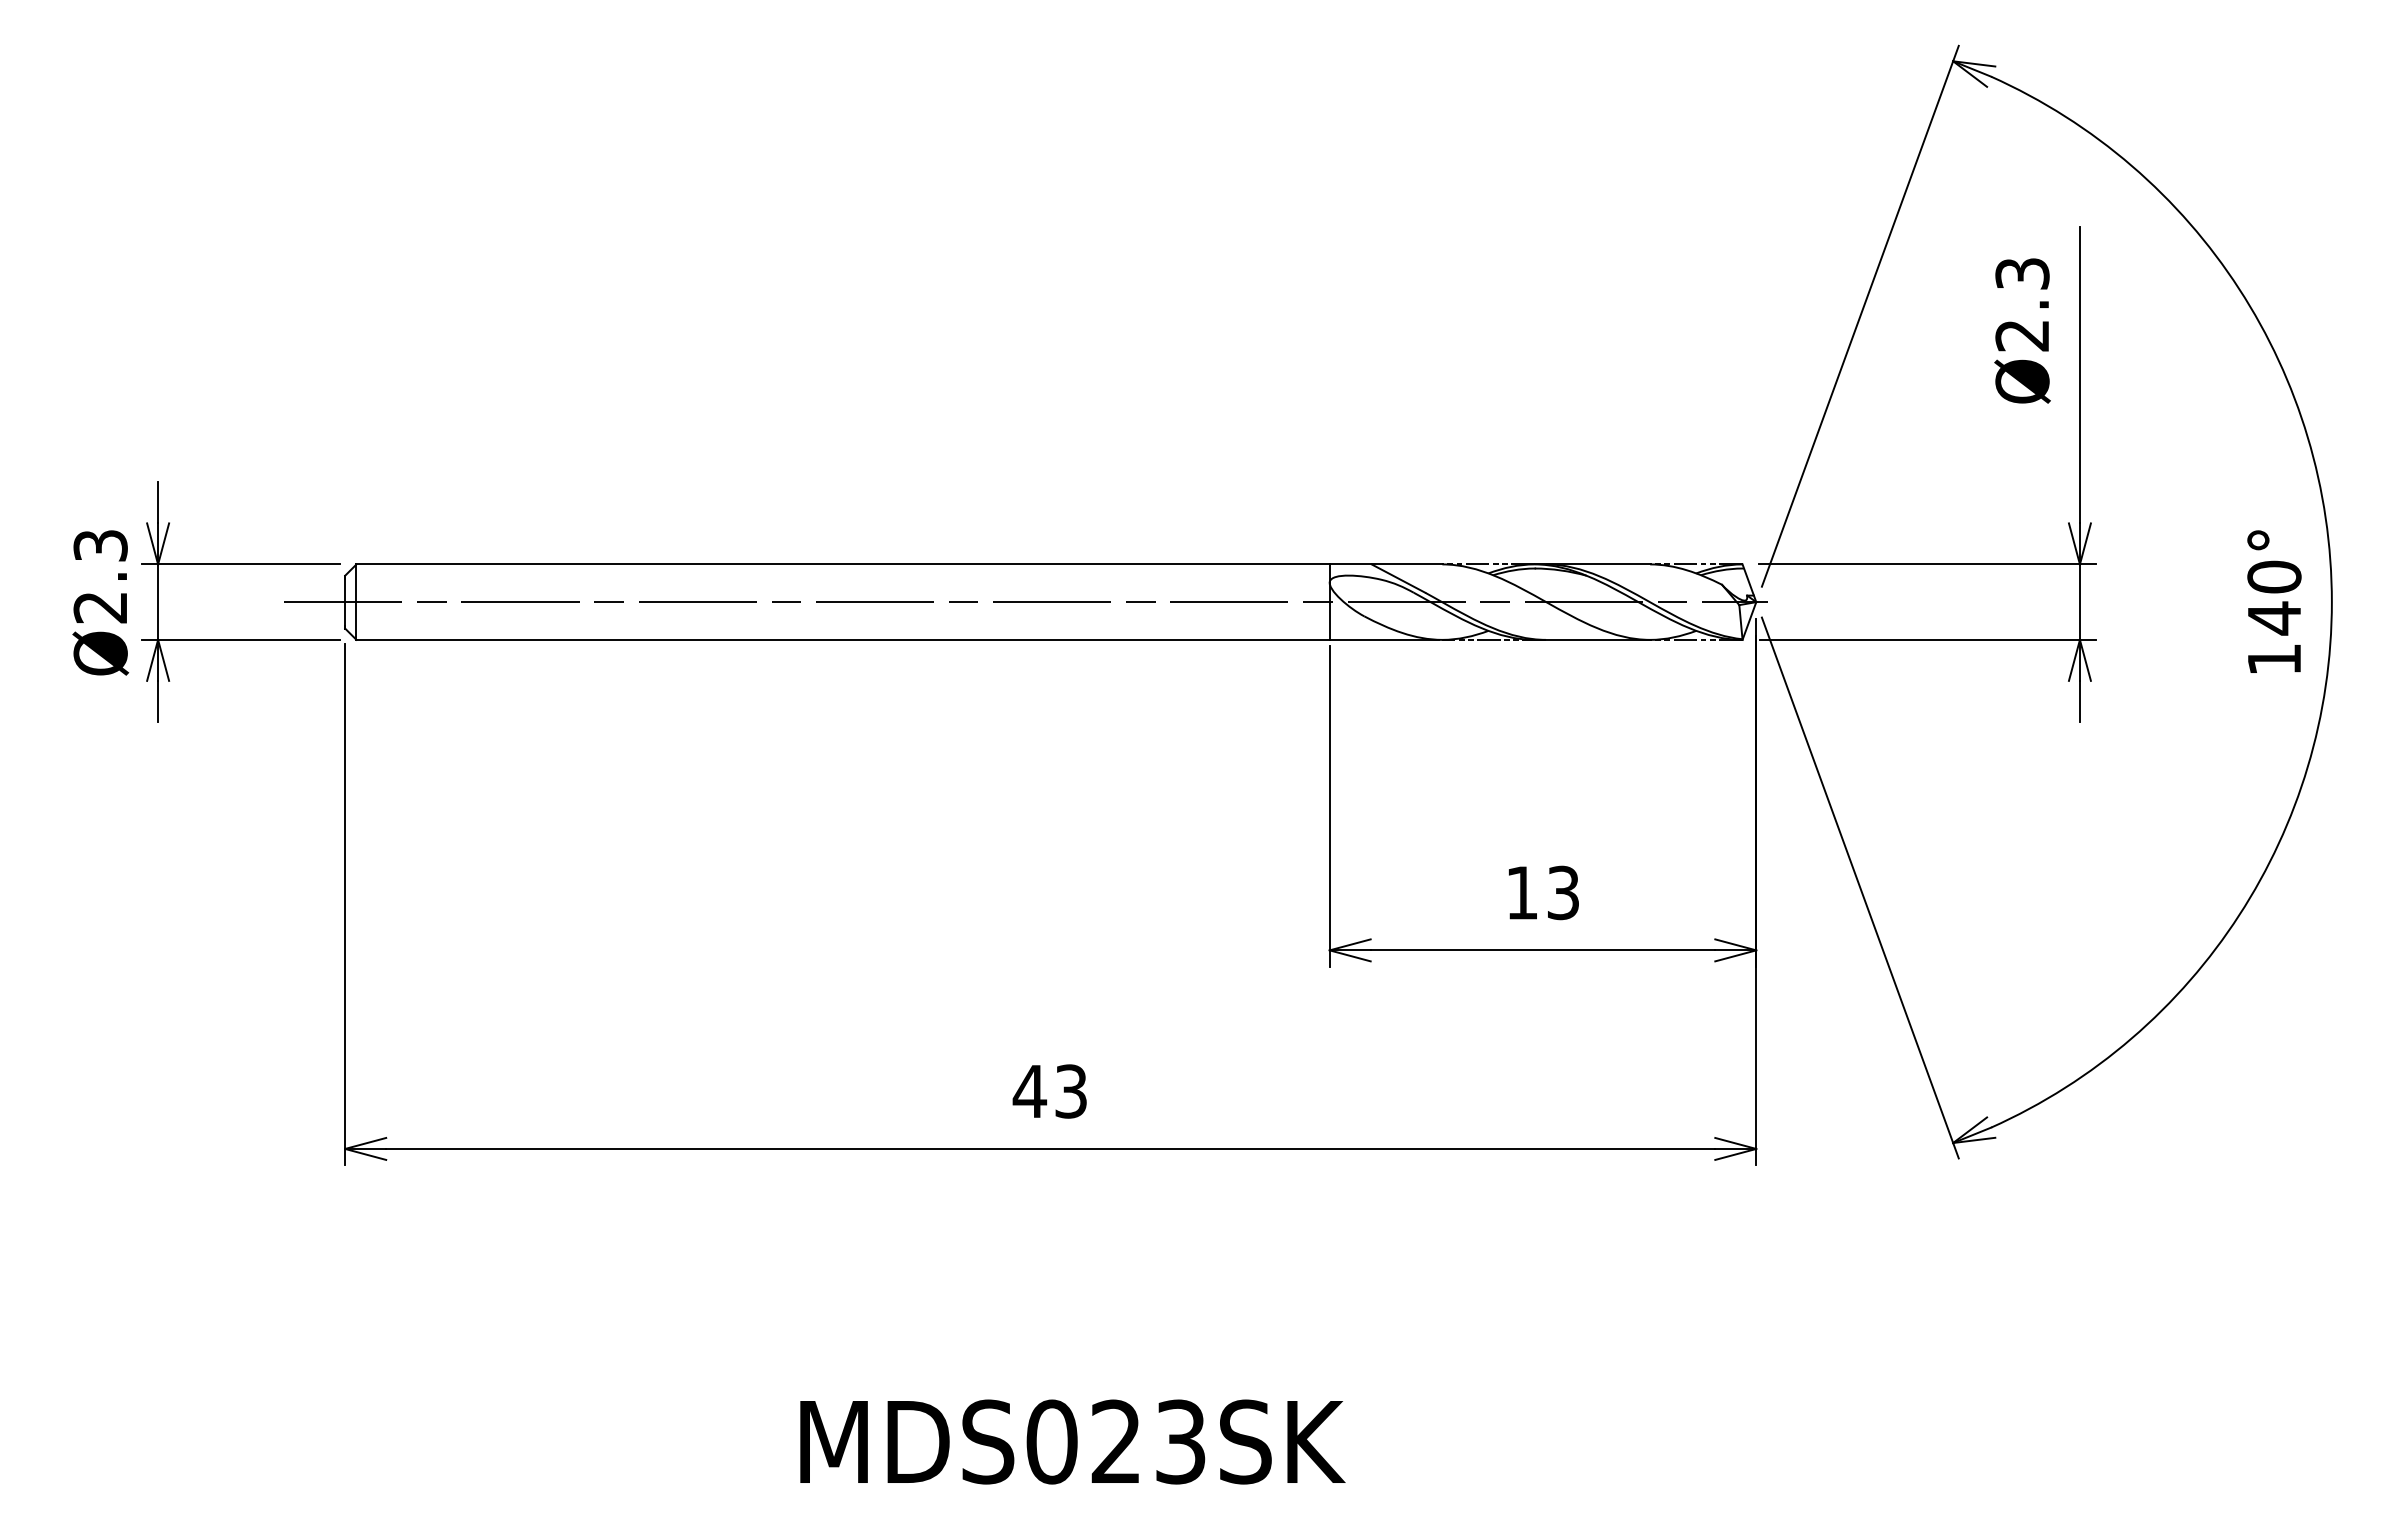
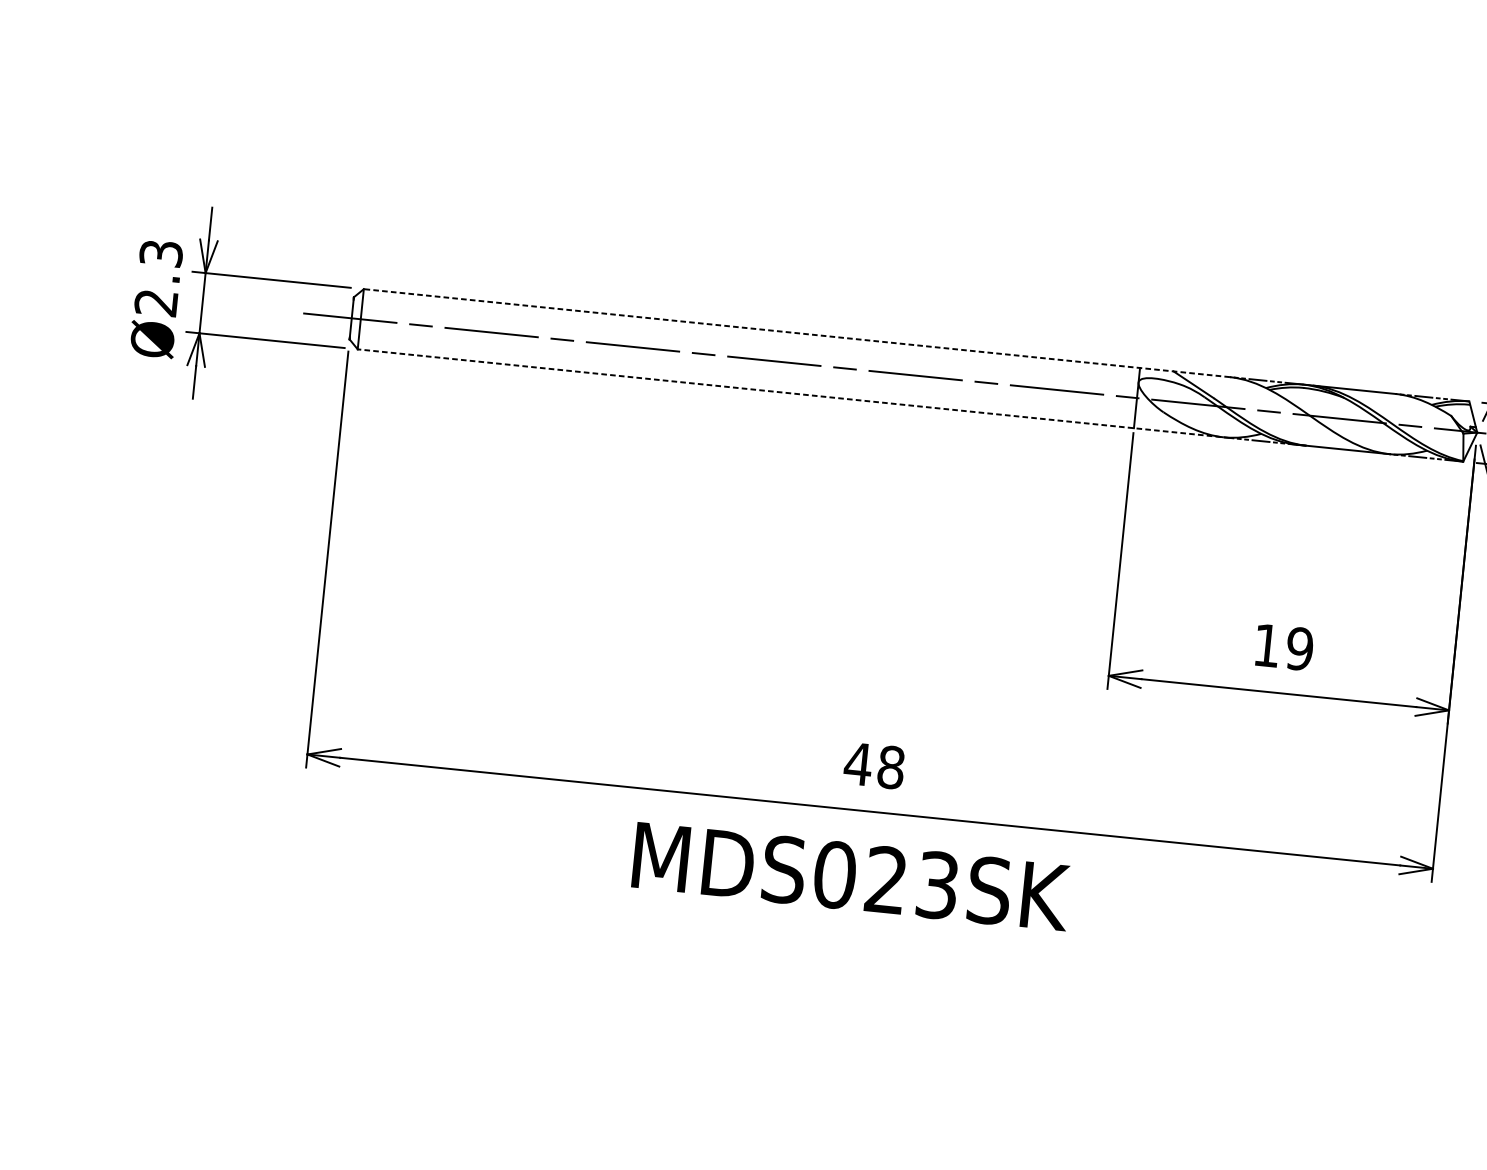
line: (899, 564) -> (796, 333), solid -> dashed
line: (897, 639) -> (789, 392), solid -> dashed
text: (1563, 892) -> (1299, 648), 13 -> 19
text: (1071, 1091) -> (891, 767), 43 -> 48
text: (1072, 1441) -> (851, 876), moved

